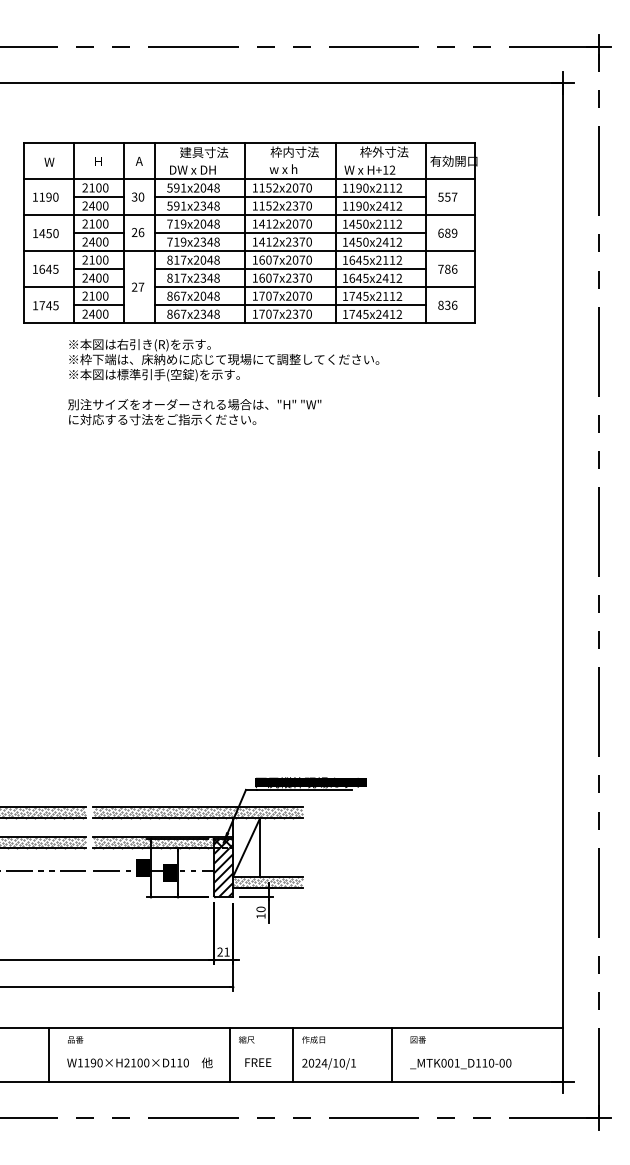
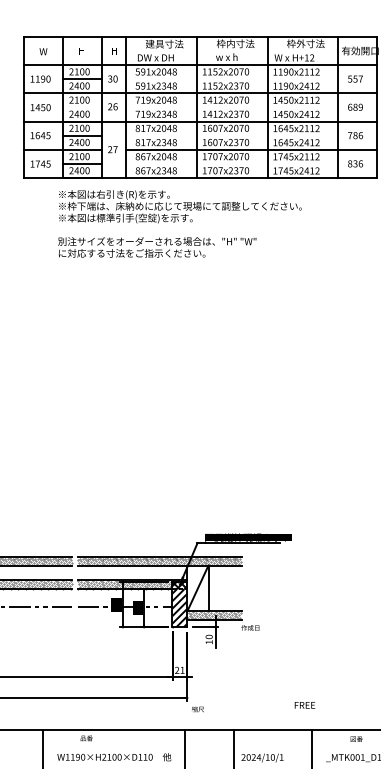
text: (138, 160) -> (113, 50), A -> H
line: (290, 197) -> (232, 79), removed
line: (98, 233) -> (81, 107), removed
line: (290, 233) -> (232, 107), removed
line: (290, 269) -> (232, 135), removed
line: (290, 305) -> (232, 163), removed
text: (75, 1039) -> (86, 738), moved
text: (246, 1039) -> (197, 709), moved
text: (313, 1039) -> (250, 627), moved
text: (417, 1039) -> (356, 738), moved
text: (258, 1062) -> (305, 705), moved

